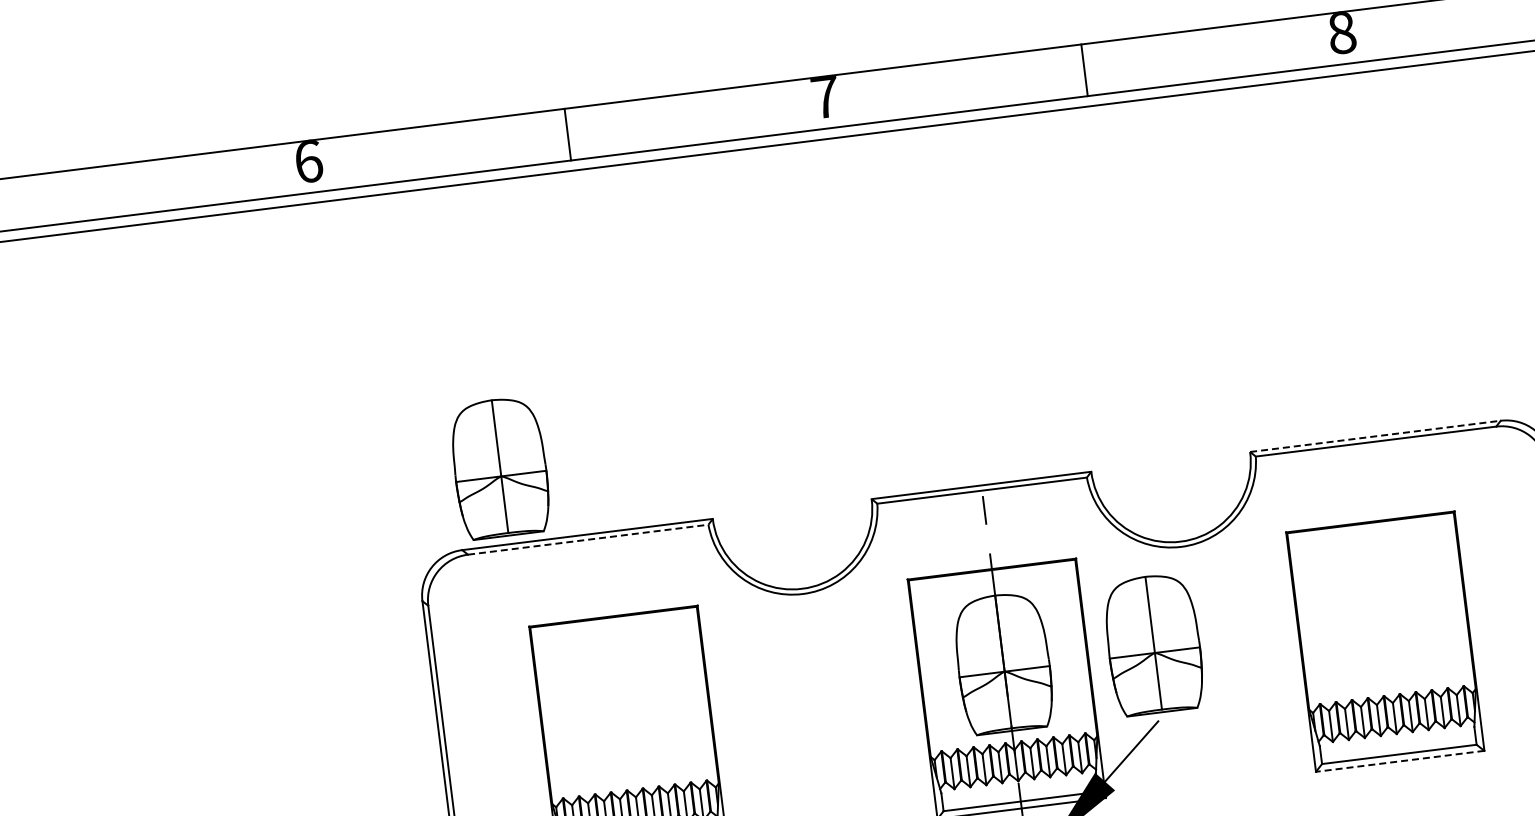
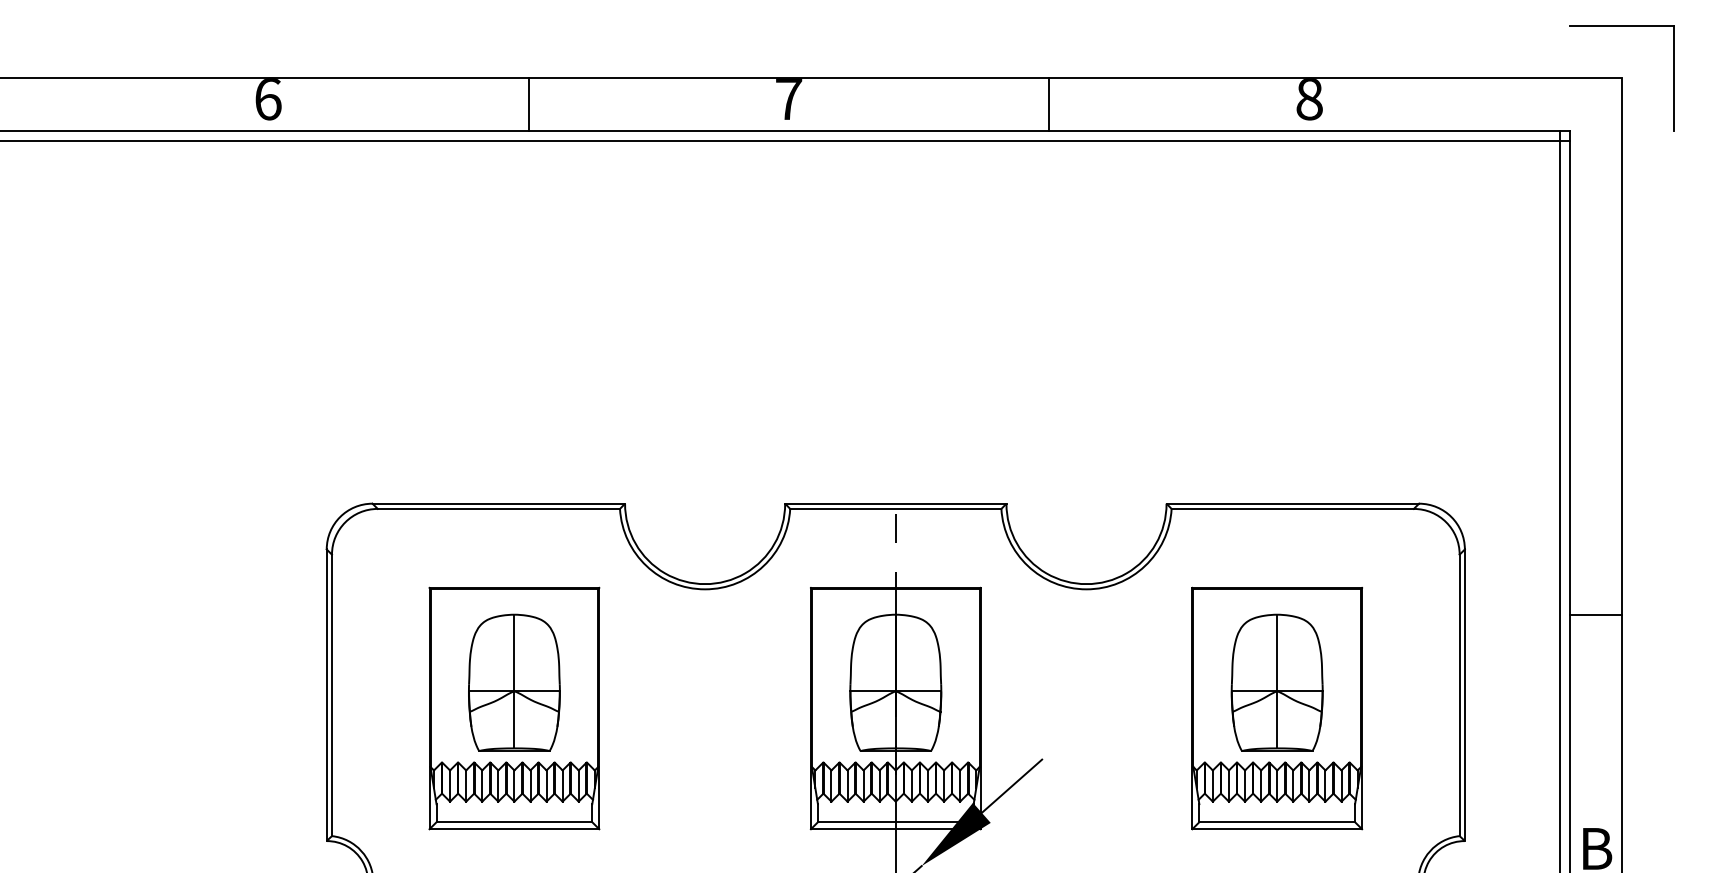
line: (1376, 436) -> (1293, 503), dashed -> solid
part: (500, 467) -> (514, 682), moved
line: (588, 539) -> (499, 508), dashed -> solid
part: (1153, 644) -> (1276, 682), moved
line: (1400, 761) -> (1277, 829), dashed -> solid

